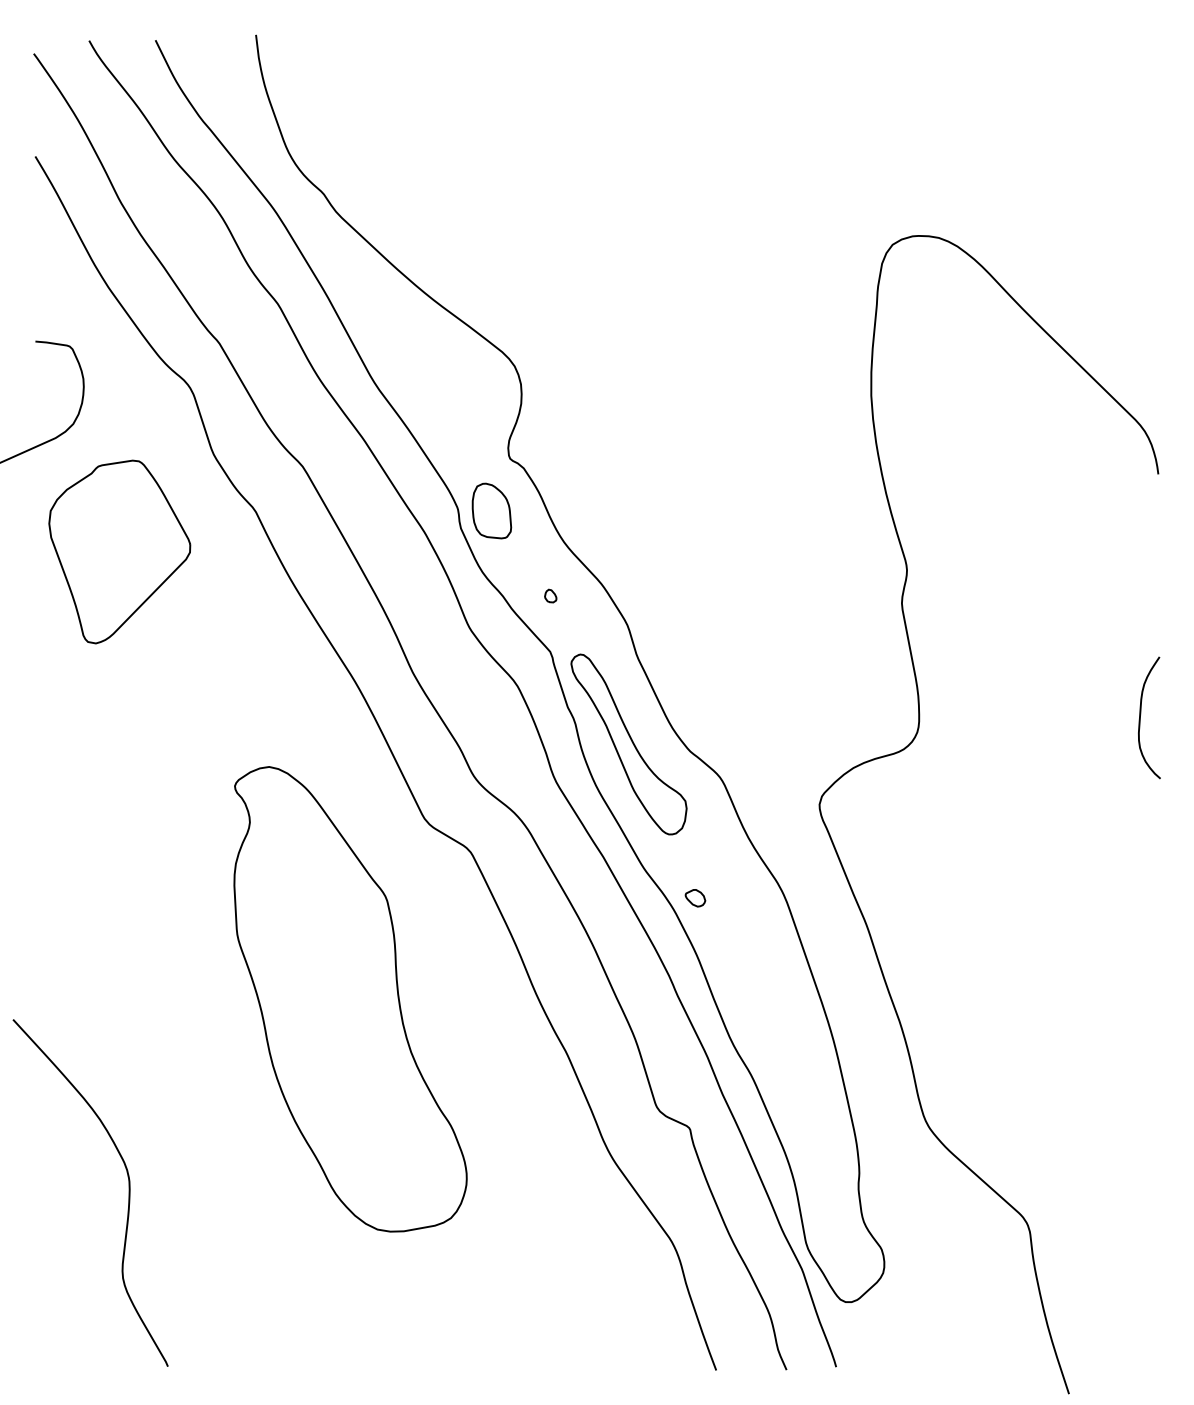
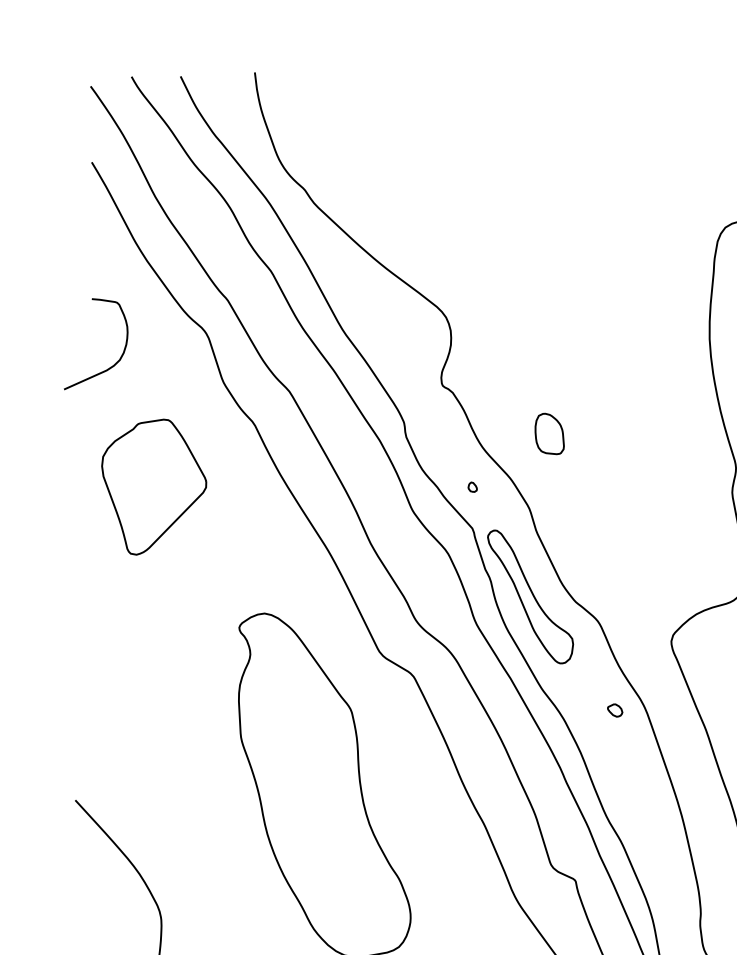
part: (491, 510) -> (549, 433), moved
part: (119, 551) -> (153, 486), moved
part: (695, 898) -> (615, 710), moved

